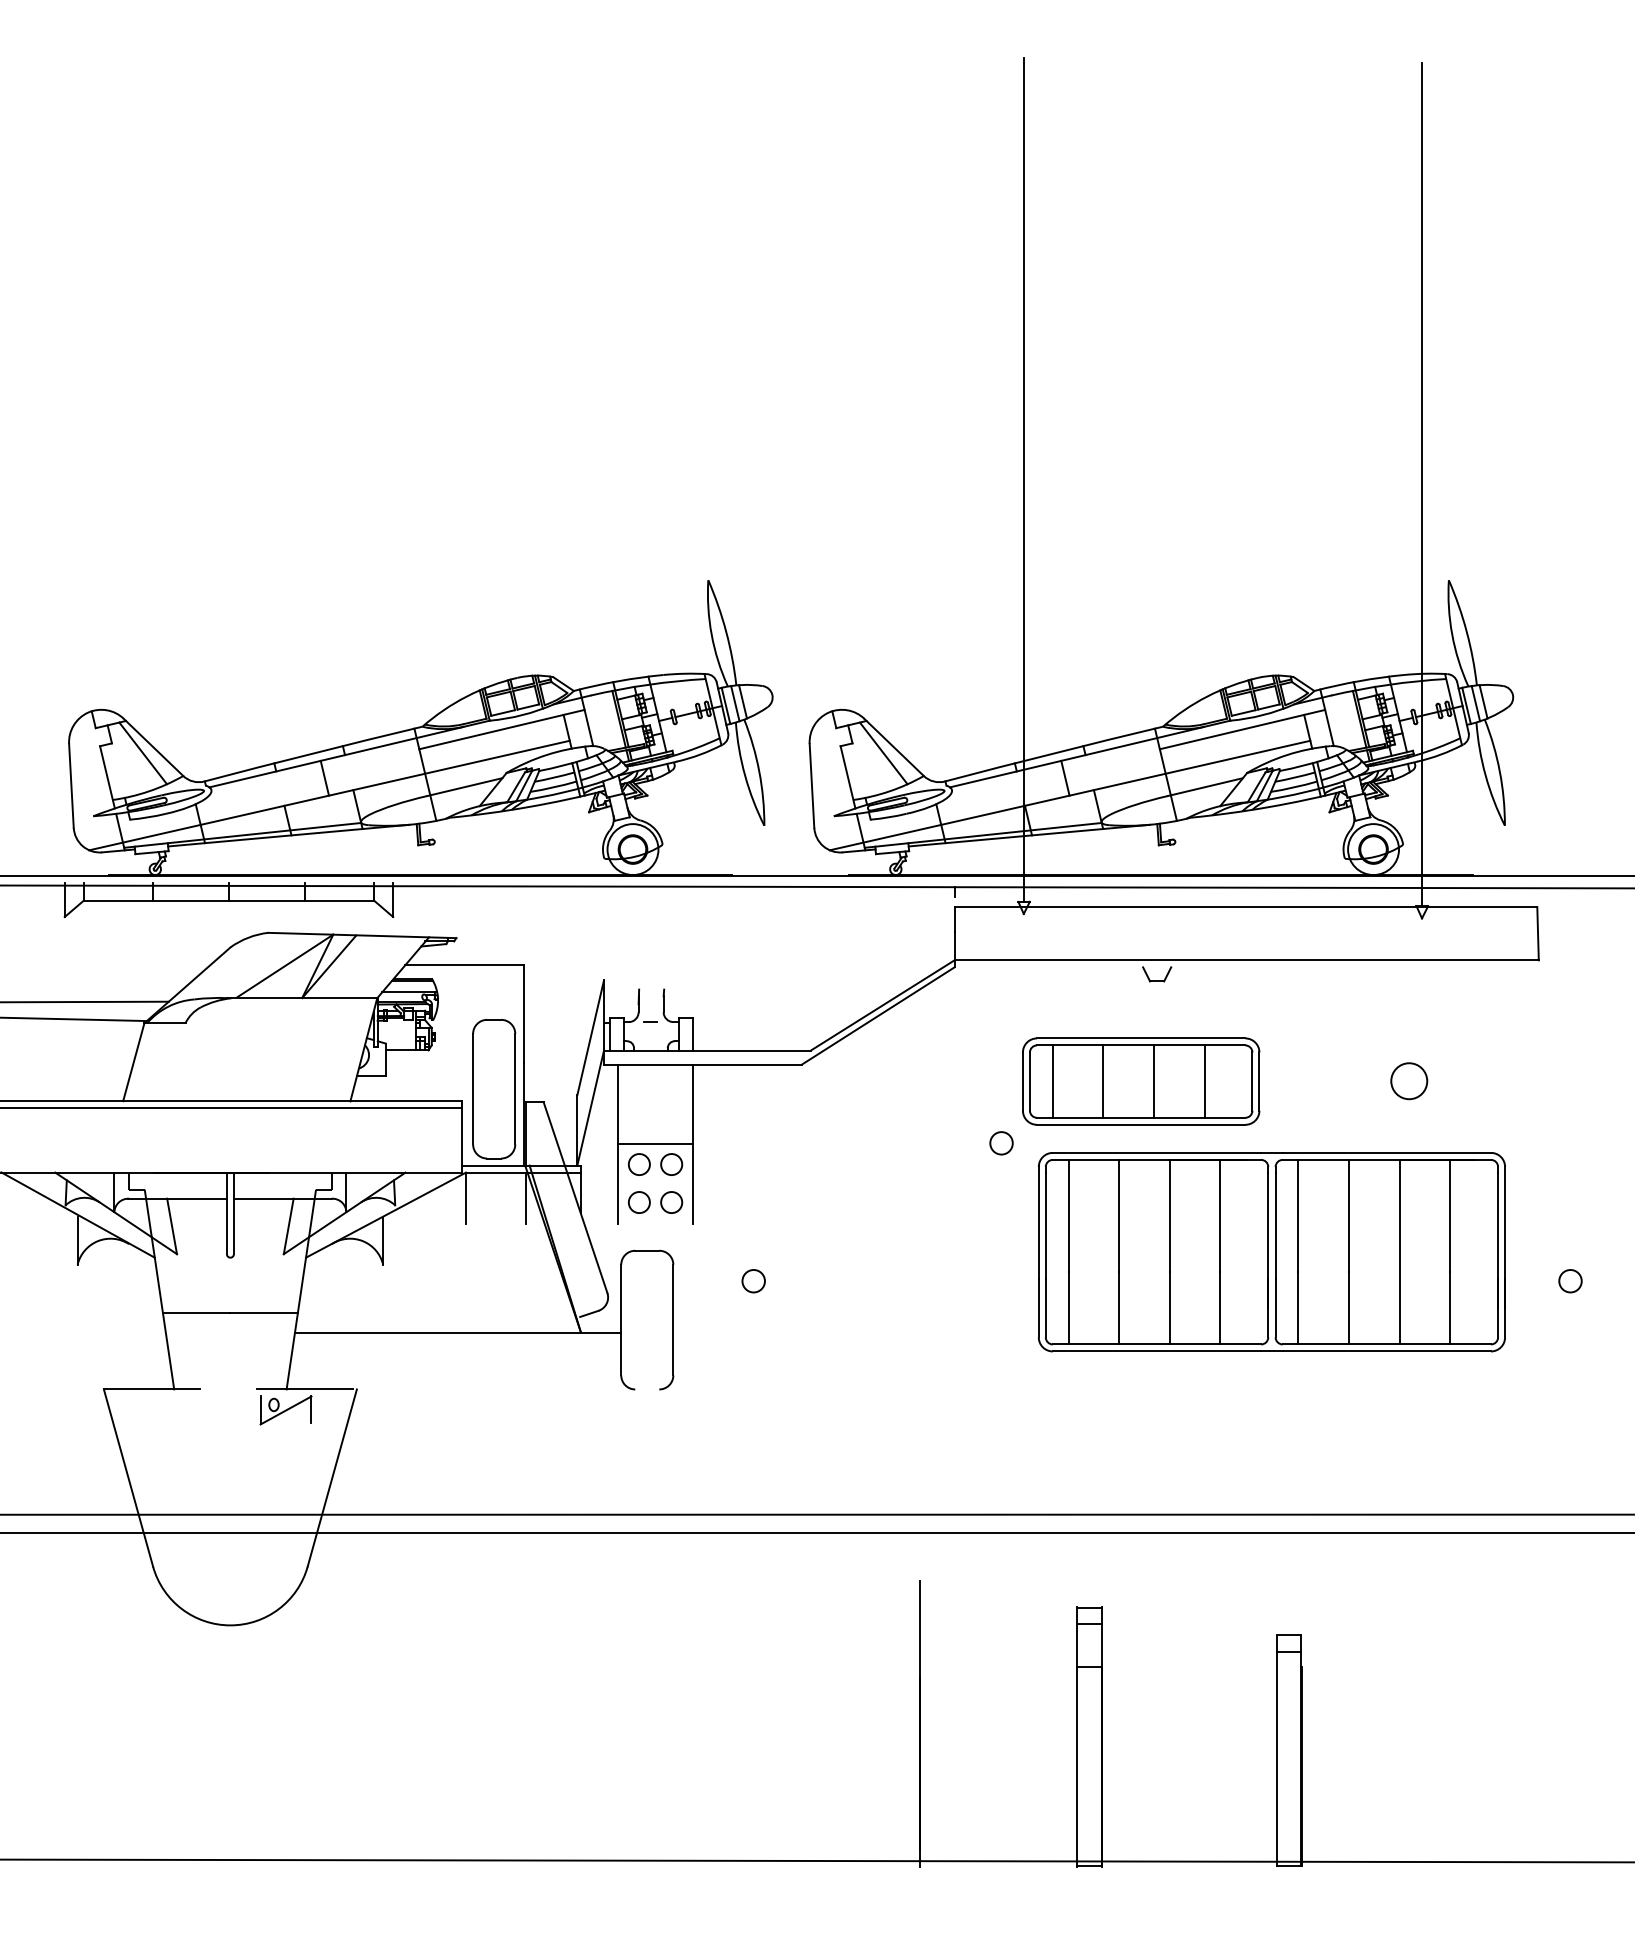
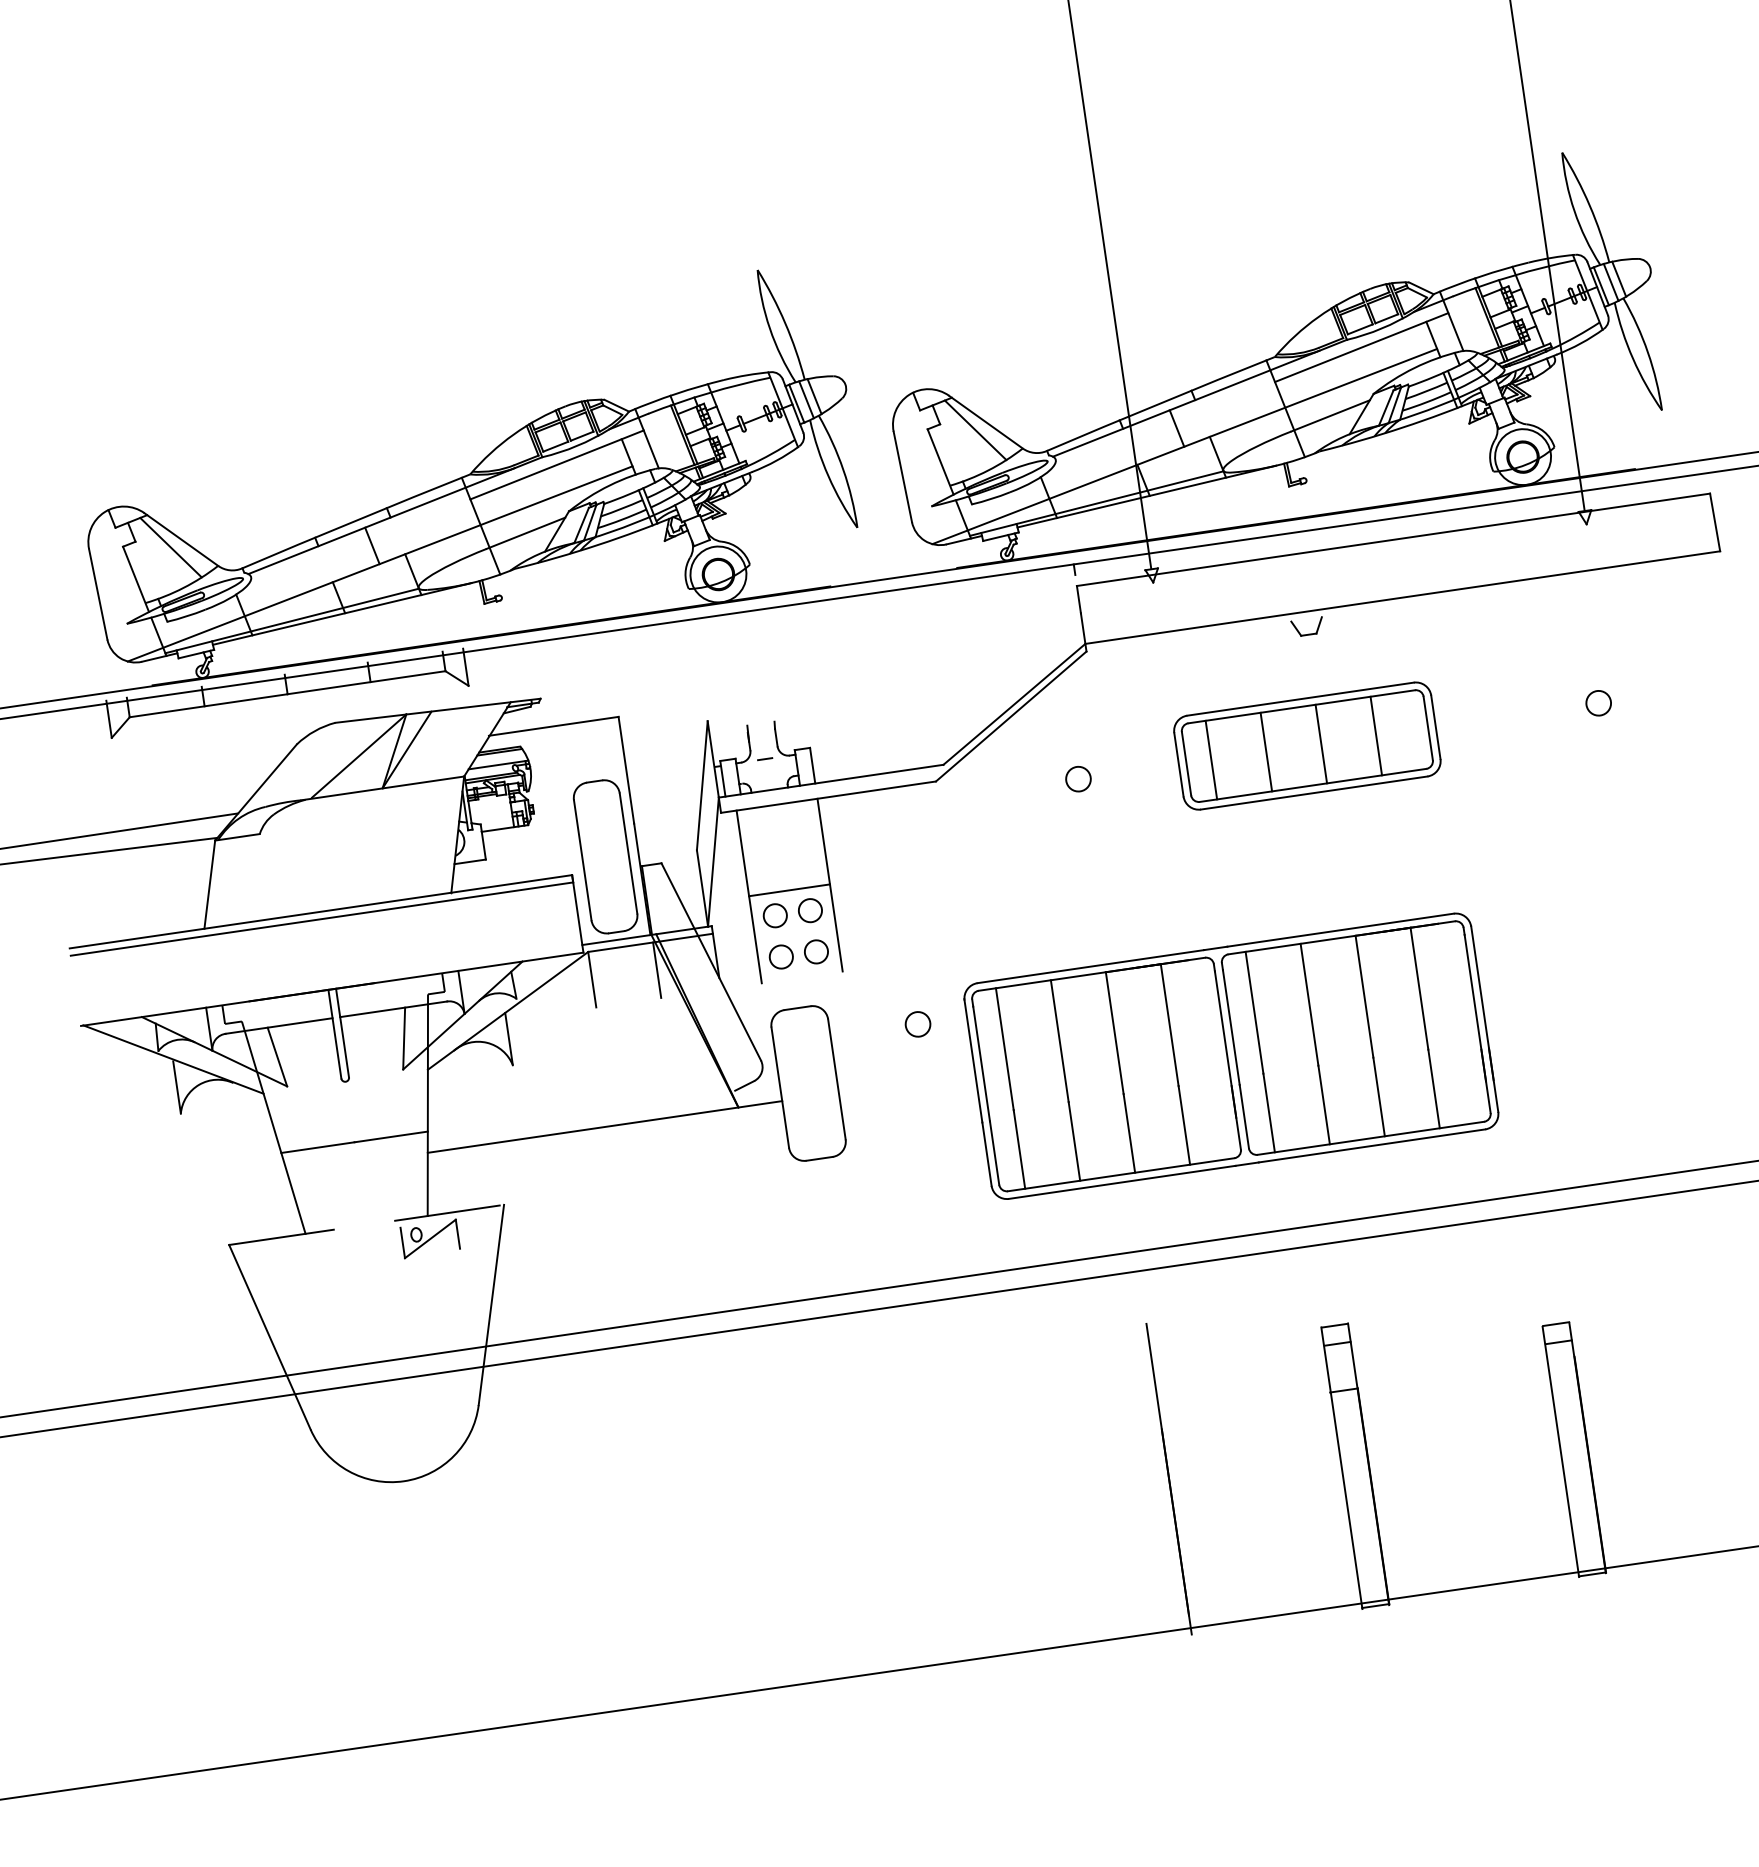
circle: (1409, 1081) -> (1598, 703), size x0.62
circle: (1001, 1143) -> (1078, 779), moved
part: (1271, 1252) -> (1230, 1056), moved
line: (647, 1389) -> (819, 1158), added

